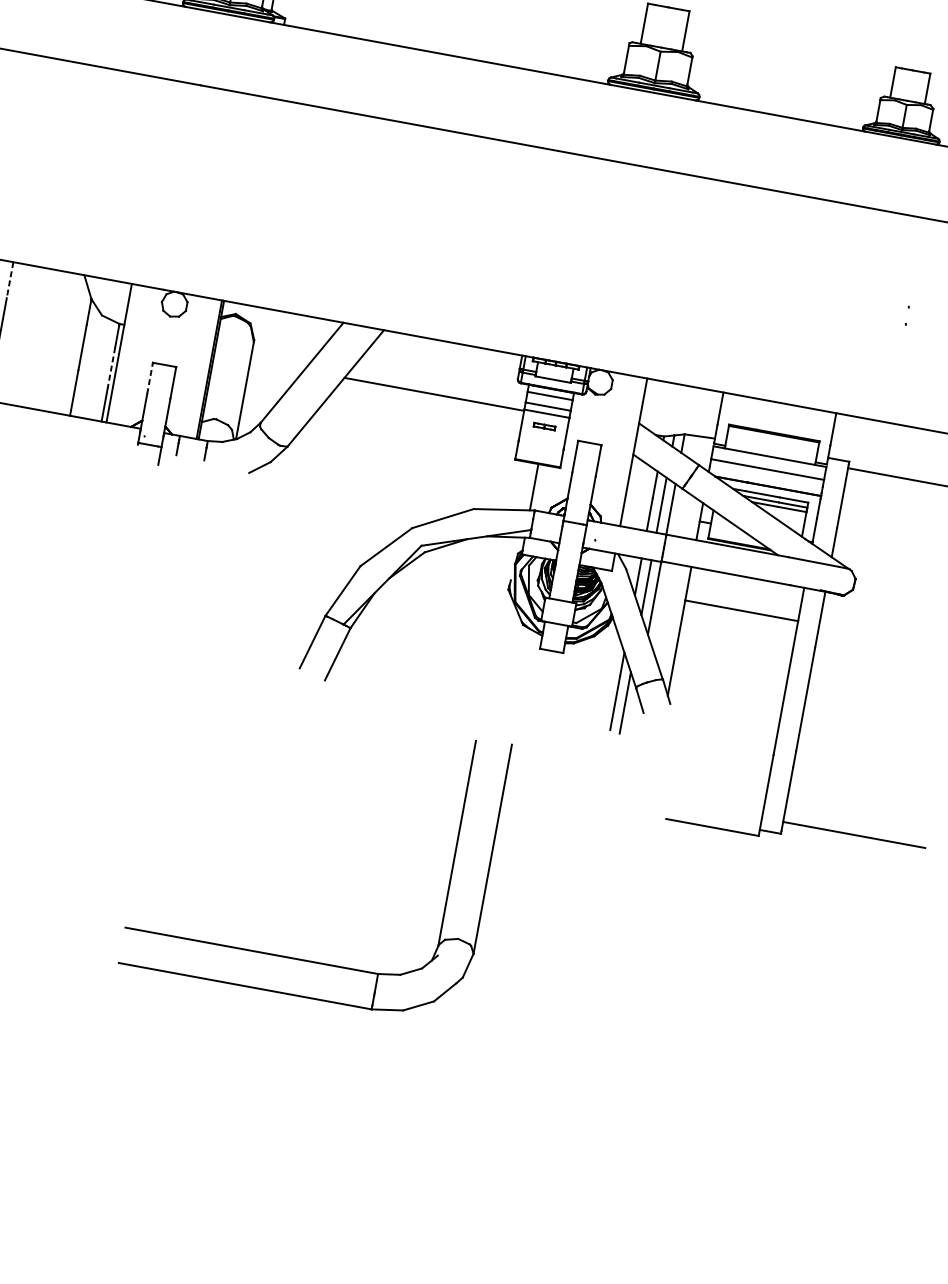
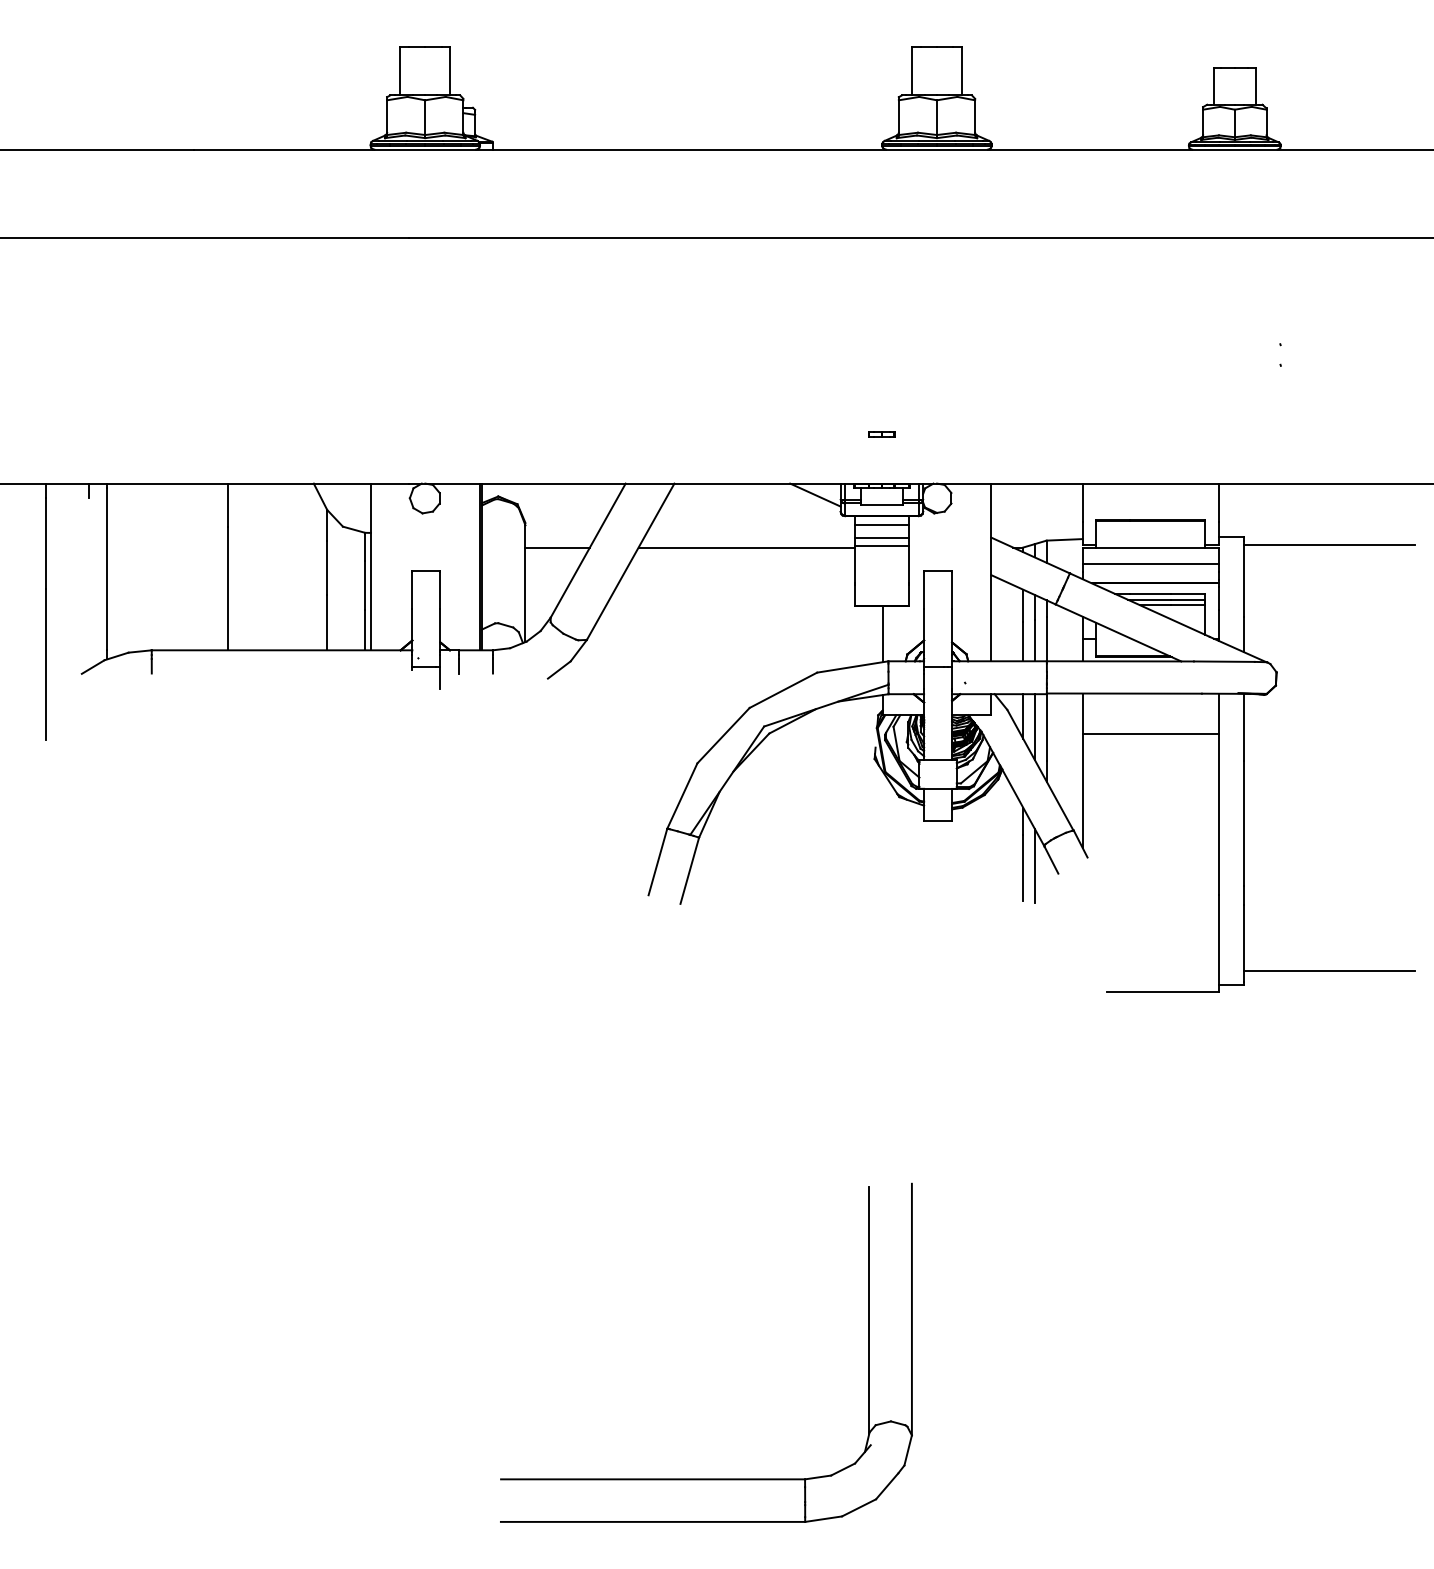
line: (10, 280) -> (228, 505), dashed -> solid
line: (499, 360) -> (815, 494), added
line: (277, 365) -> (557, 547), added
line: (111, 367) -> (365, 585), dashed -> solid
line: (150, 378) -> (412, 589), dashed -> solid
part: (544, 426) -> (881, 434), moved
part: (296, 958) -> (706, 1478), moved

